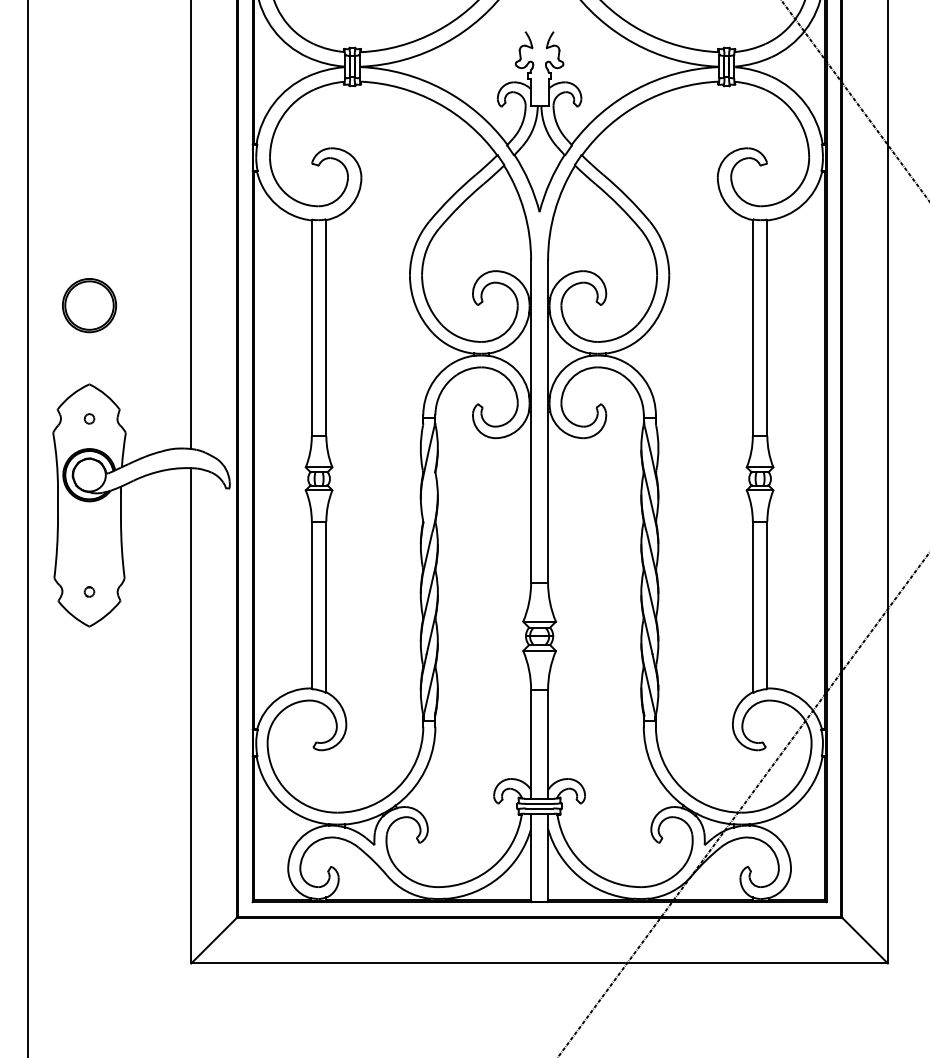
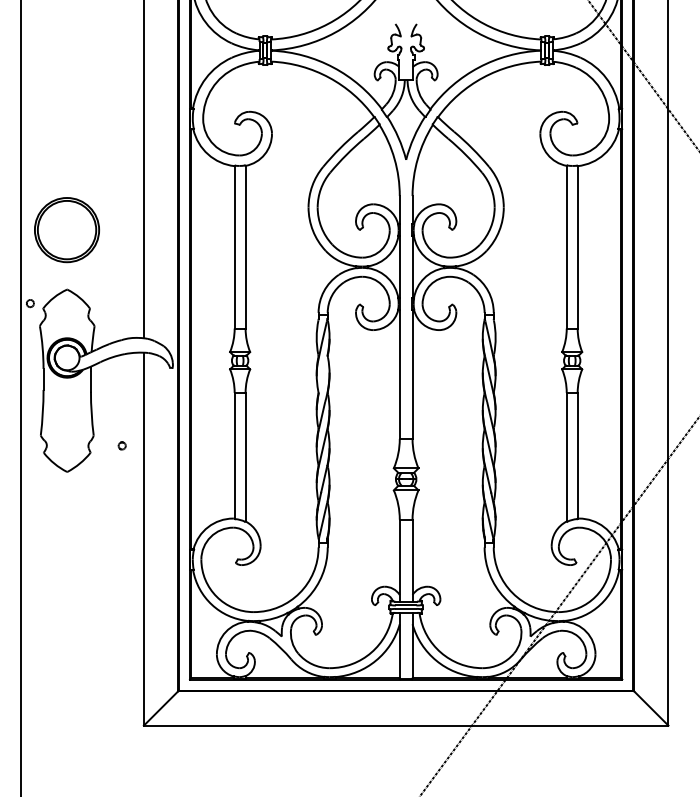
part: (89, 305) -> (67, 230), size x1.6
part: (89, 418) -> (30, 303), moved
part: (89, 591) -> (122, 445), moved

